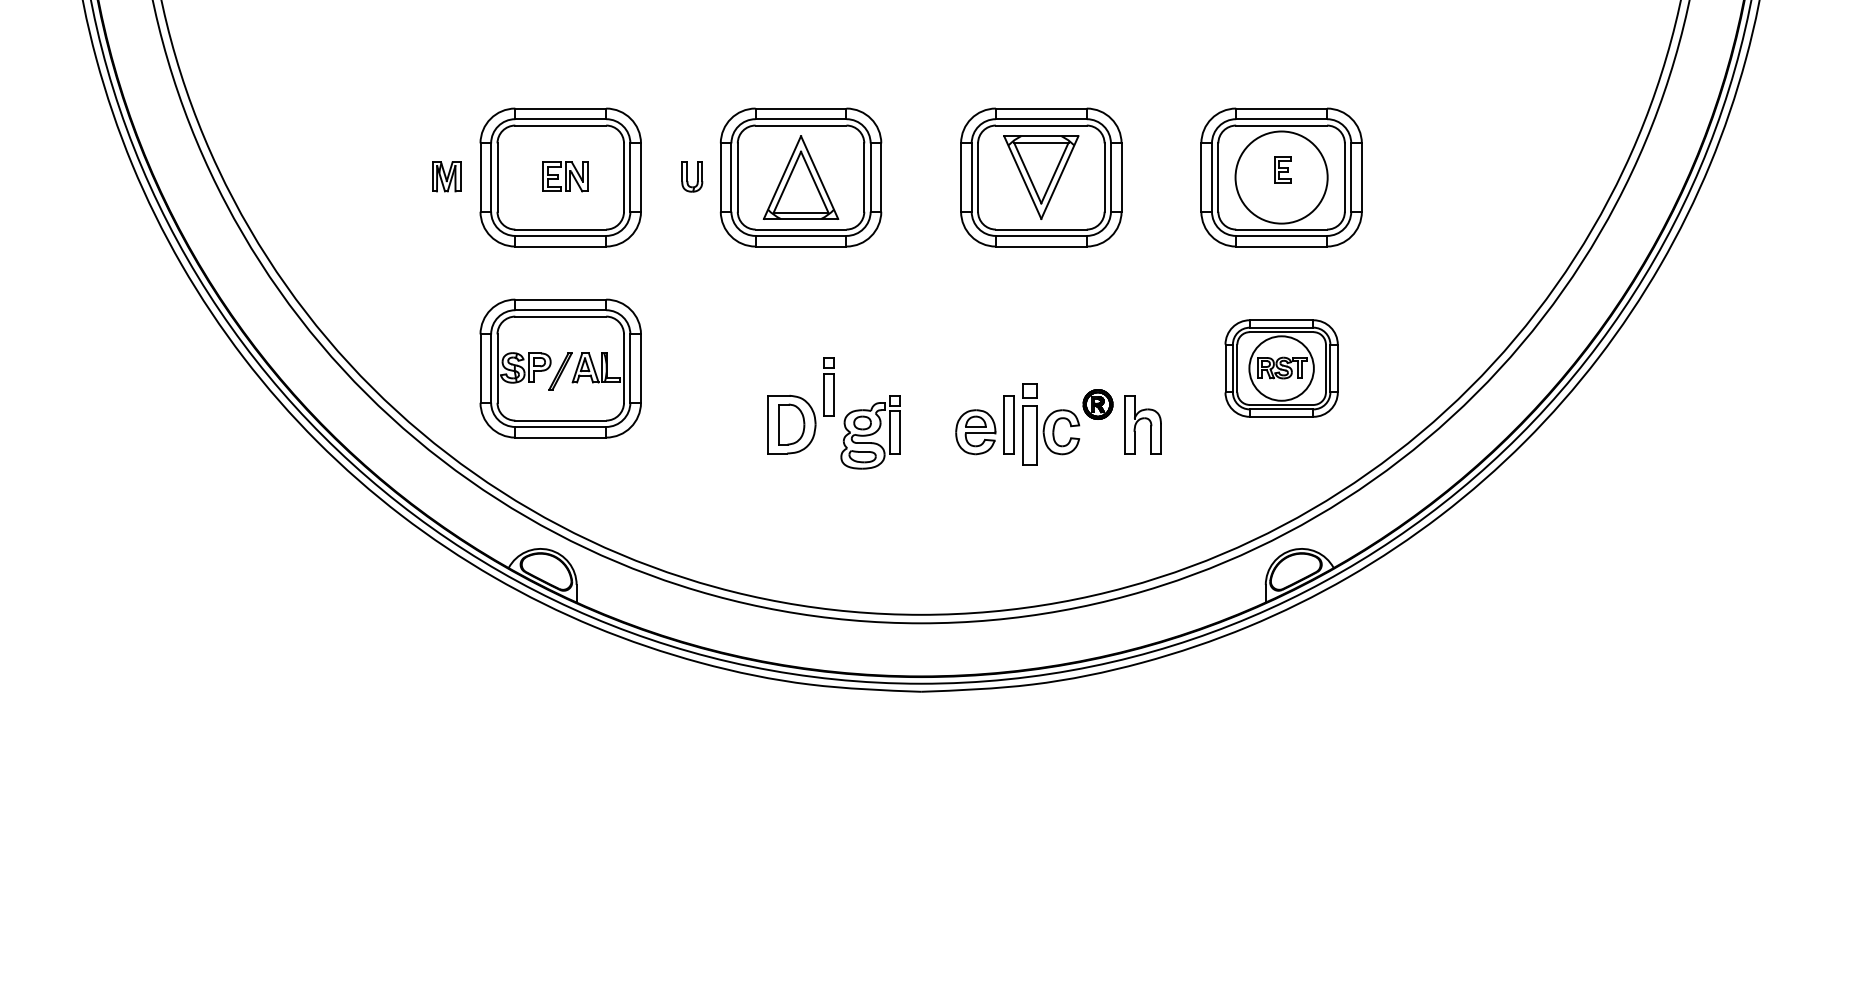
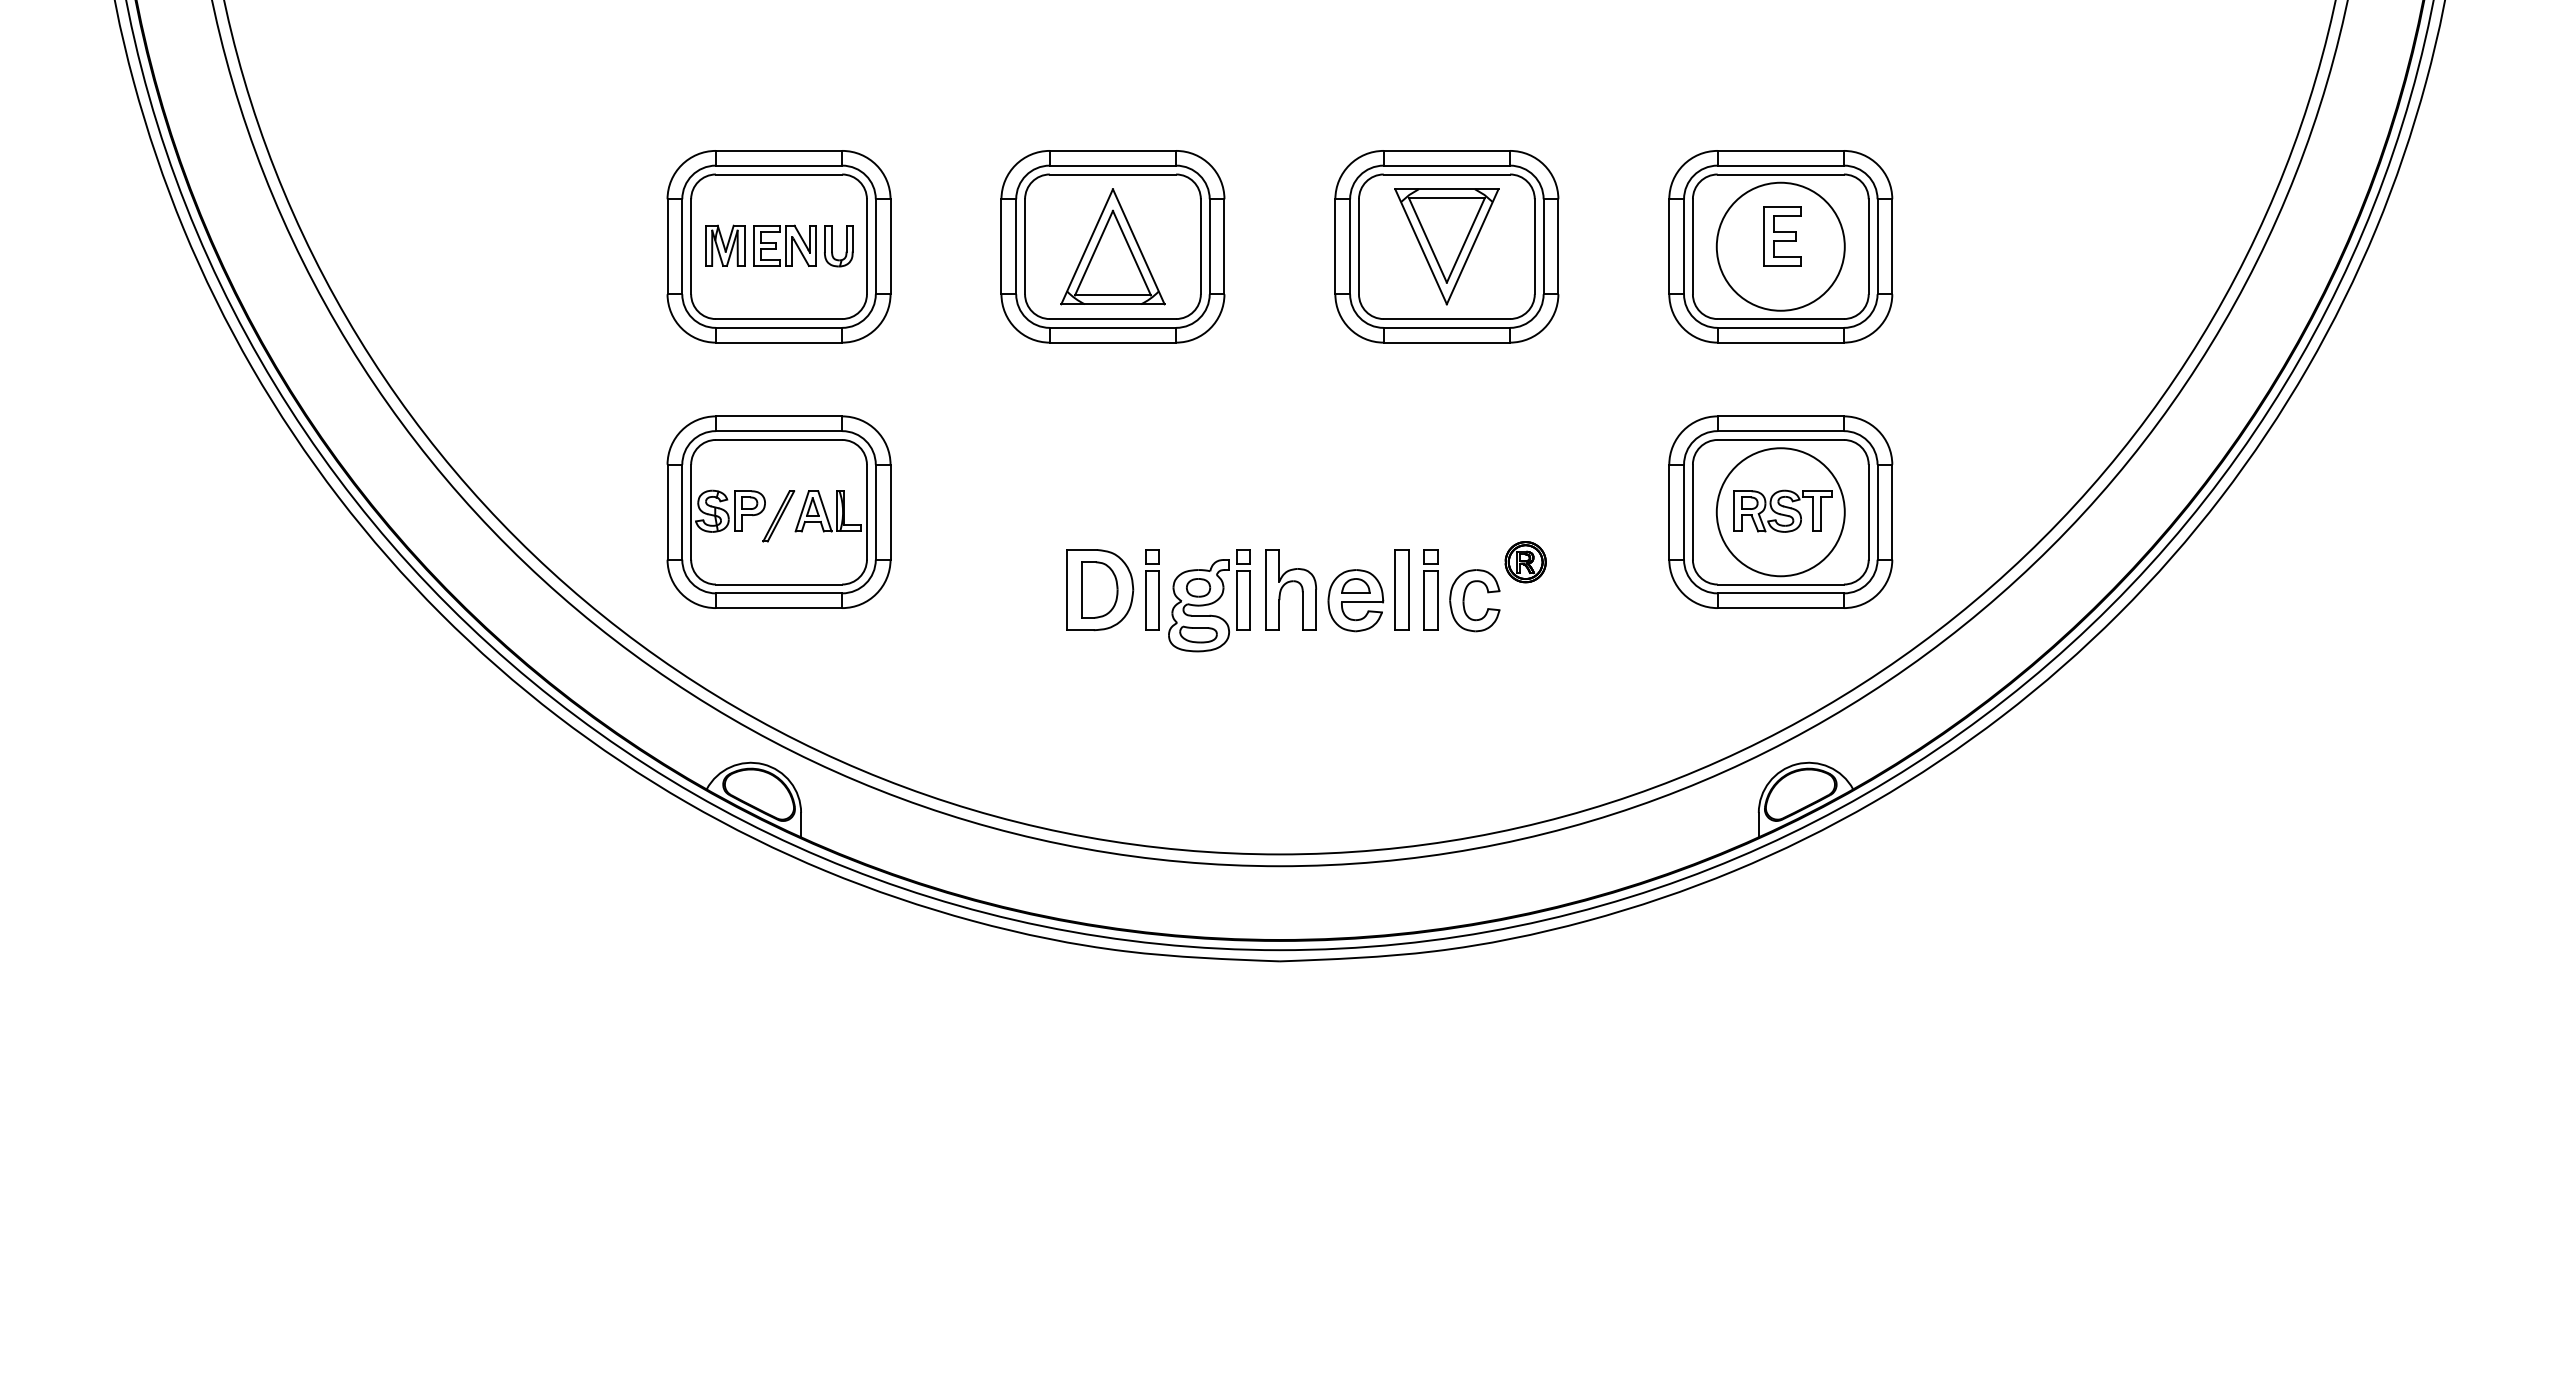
part: (1282, 170) -> (1782, 236), size x1.67
part: (446, 176) -> (725, 245), moved
part: (692, 177) -> (838, 246), moved
part: (1281, 368) -> (1780, 511), size x1.43
part: (829, 386) -> (1152, 589), moved
part: (1143, 419) -> (1291, 582), moved
part: (1029, 424) -> (1430, 589), size x0.71

